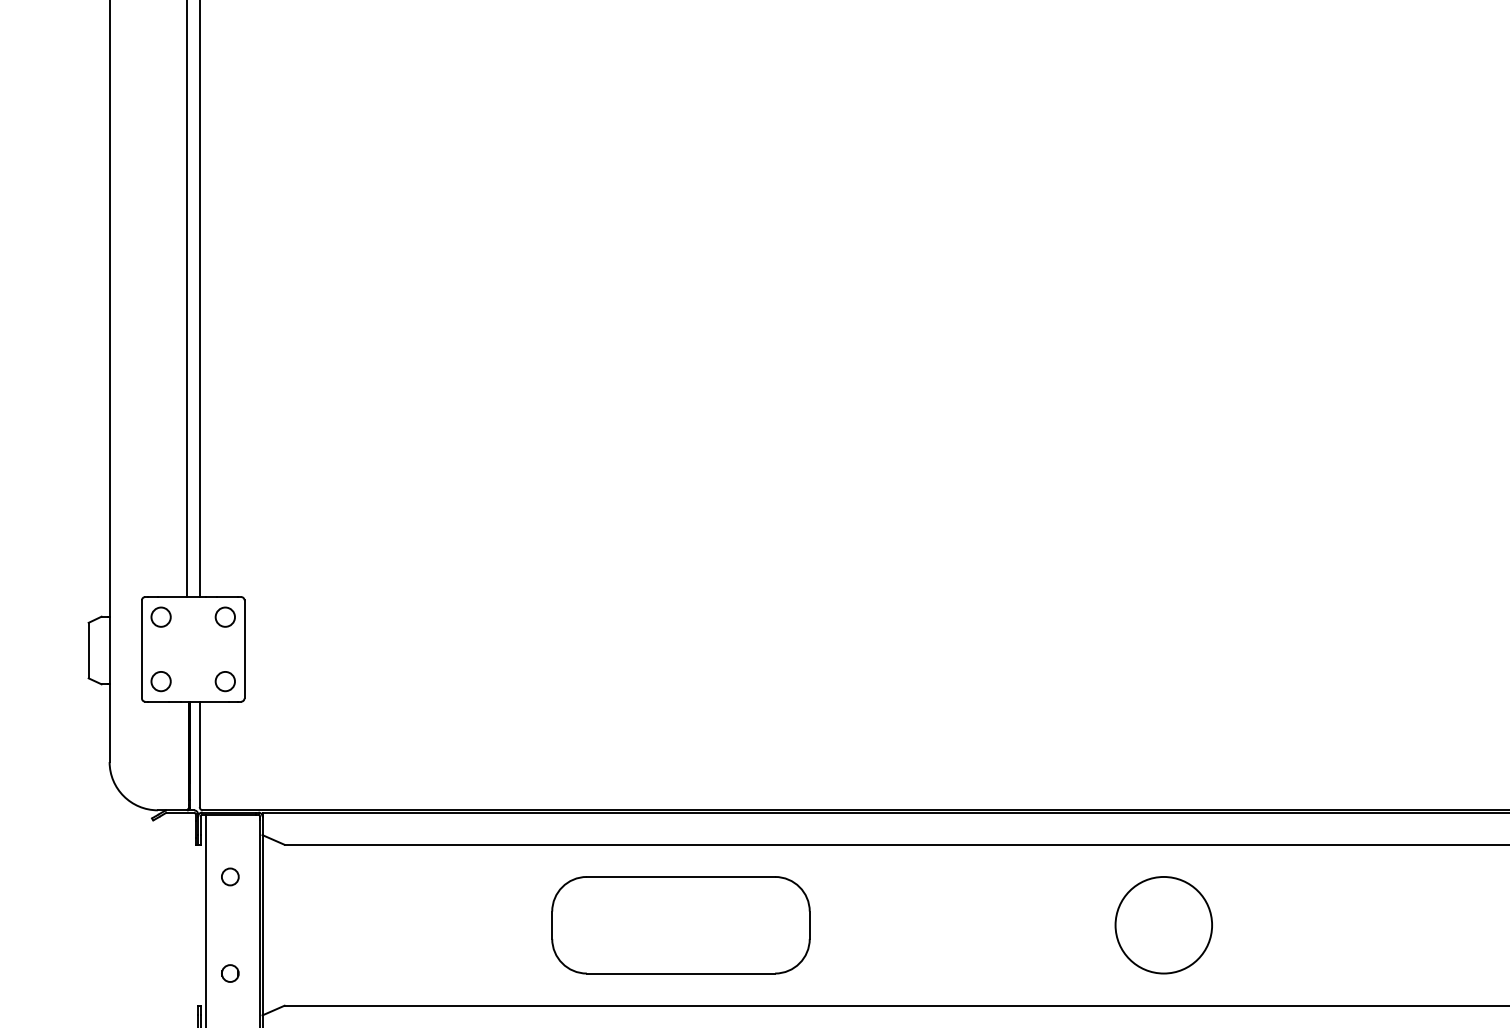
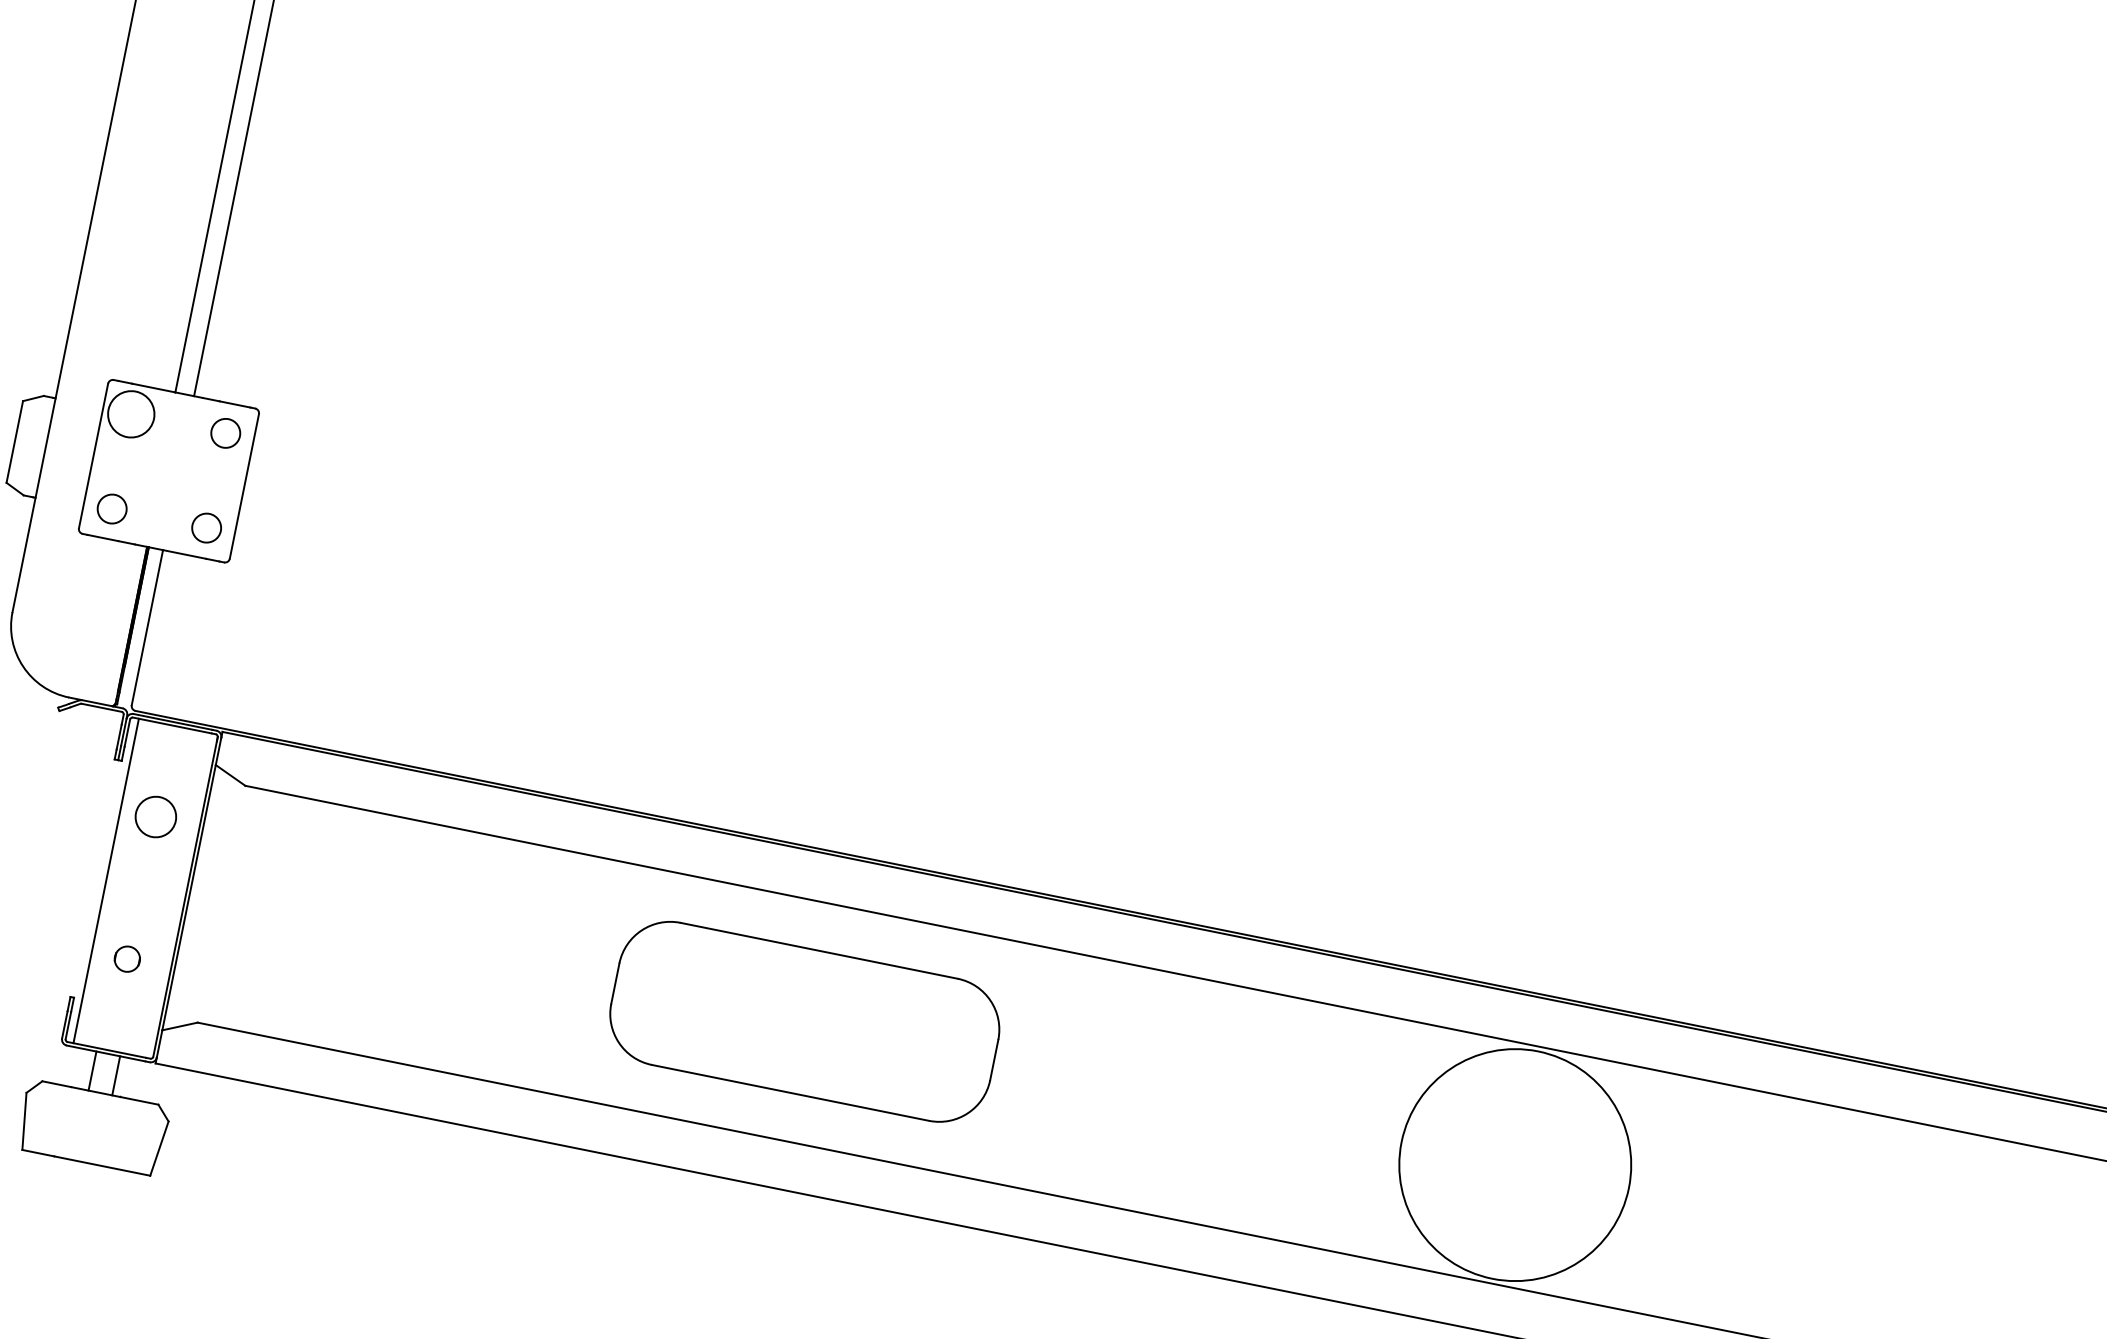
circle: (160, 616) -> (130, 413), size x1.6
circle: (230, 876) -> (156, 816), size x1.6
circle: (1163, 924) -> (1514, 1163), size x1.6

